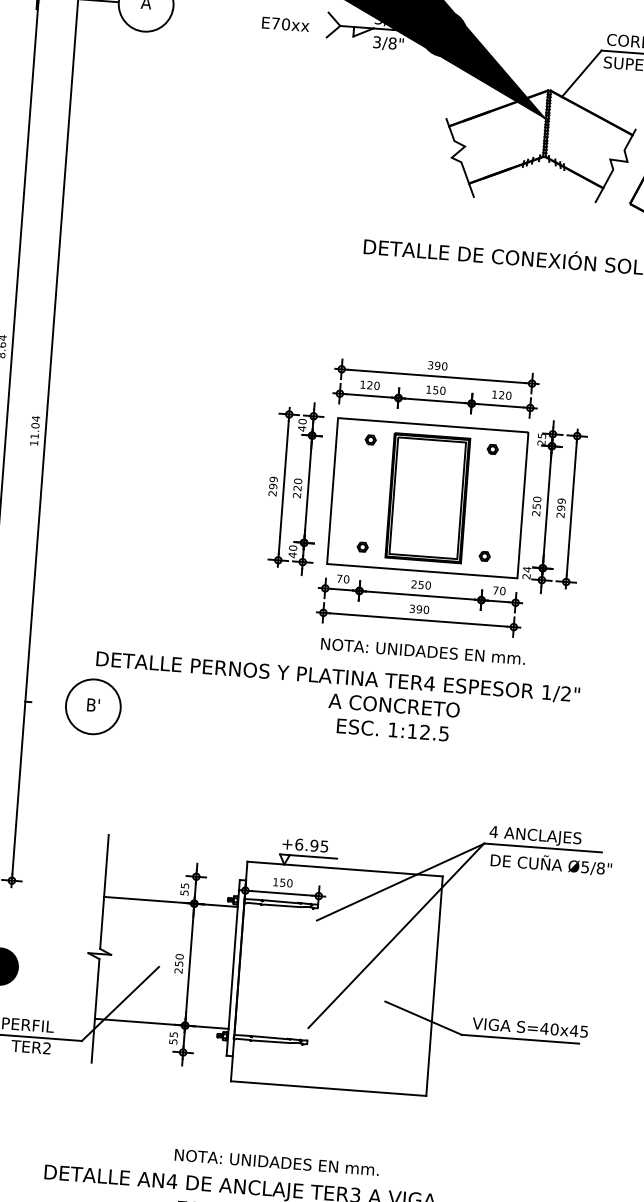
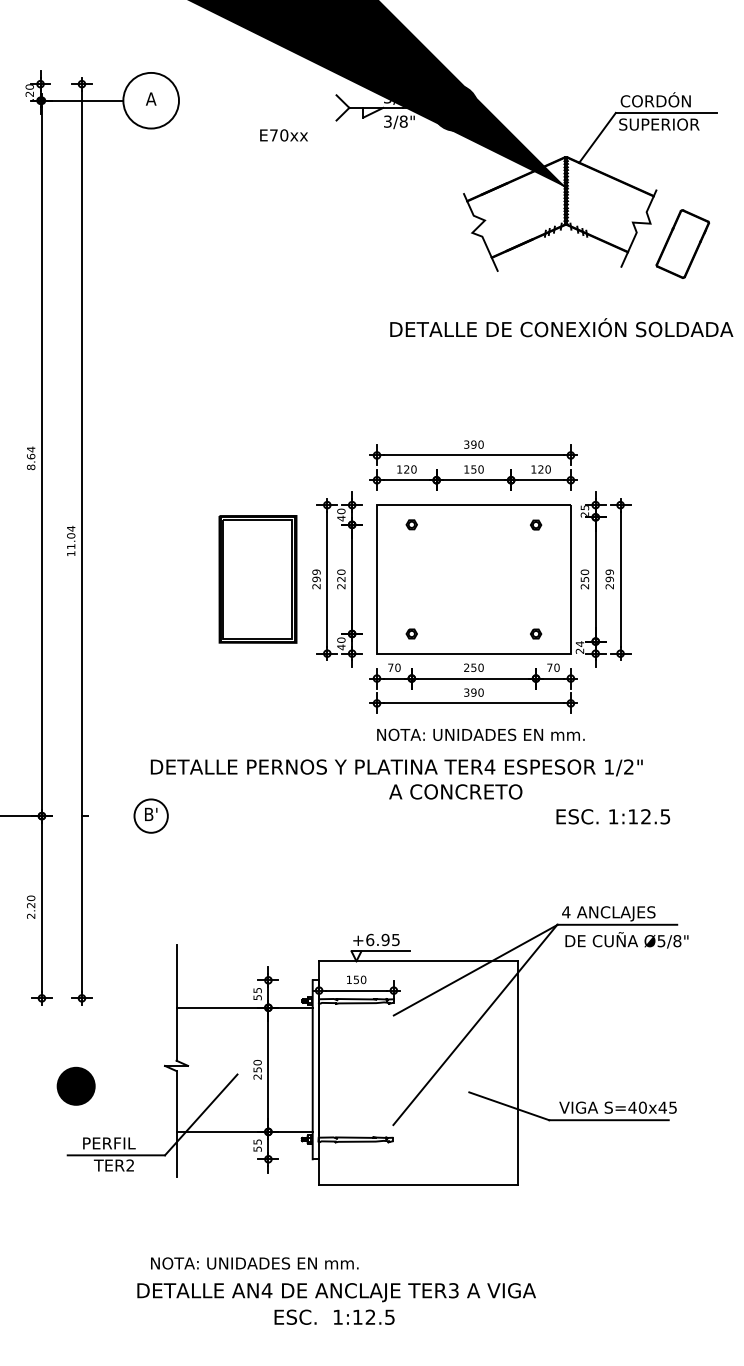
text: (285, 24) -> (283, 135), moved
part: (427, 498) -> (257, 579), moved
circle: (93, 706) -> (151, 815), size x0.6
text: (393, 729) -> (613, 816), moved
text: (276, 1162) -> (254, 1263), moved

